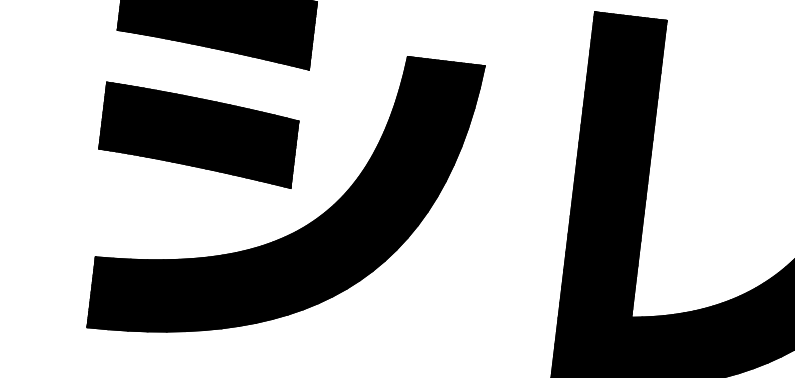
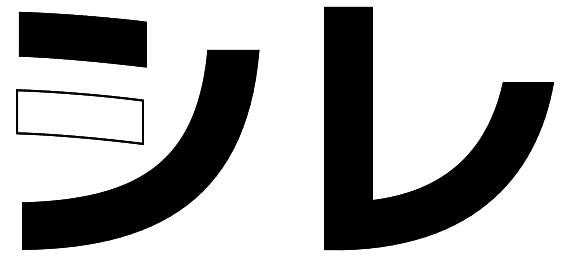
fill: (198, 134) -> (79, 116), removed

